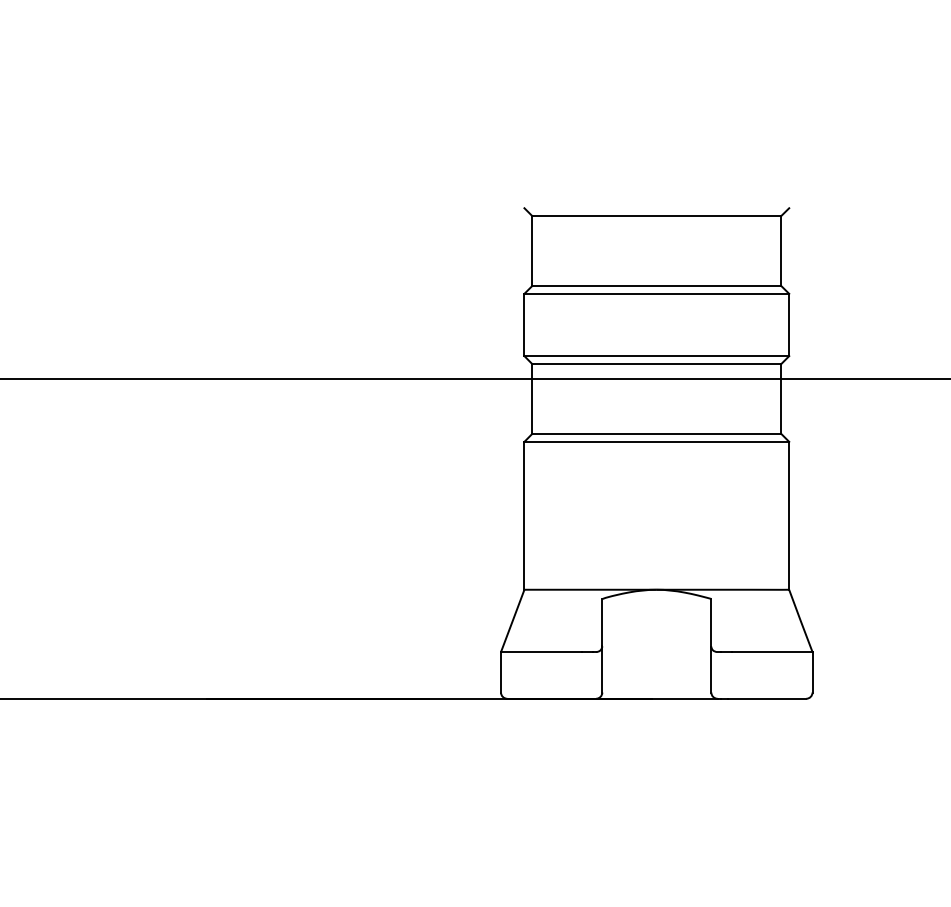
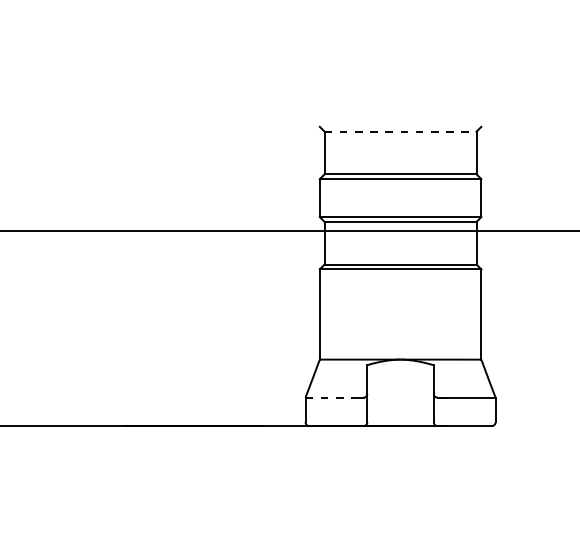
line: (658, 215) -> (401, 131), solid -> dashed
line: (541, 651) -> (330, 397), solid -> dashed

